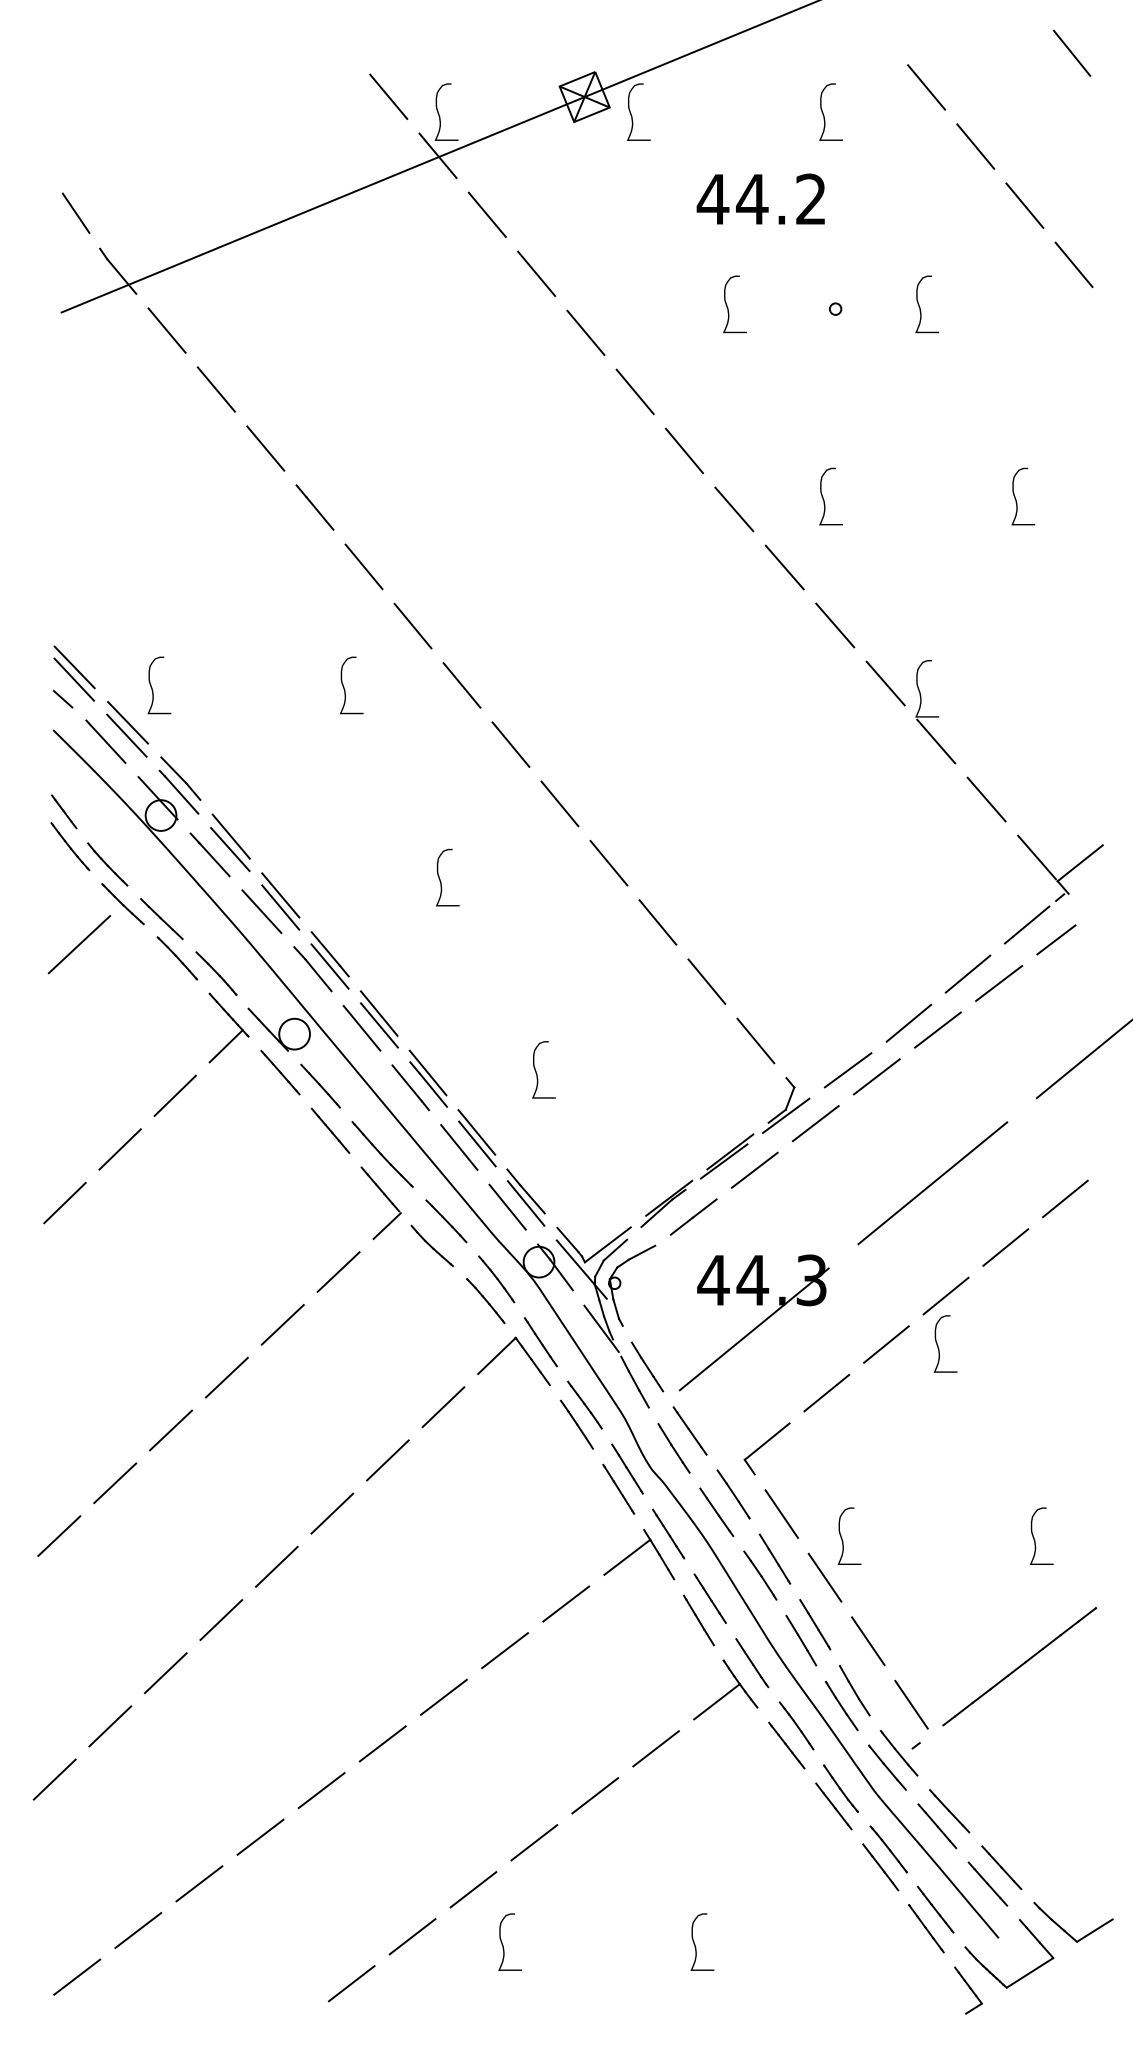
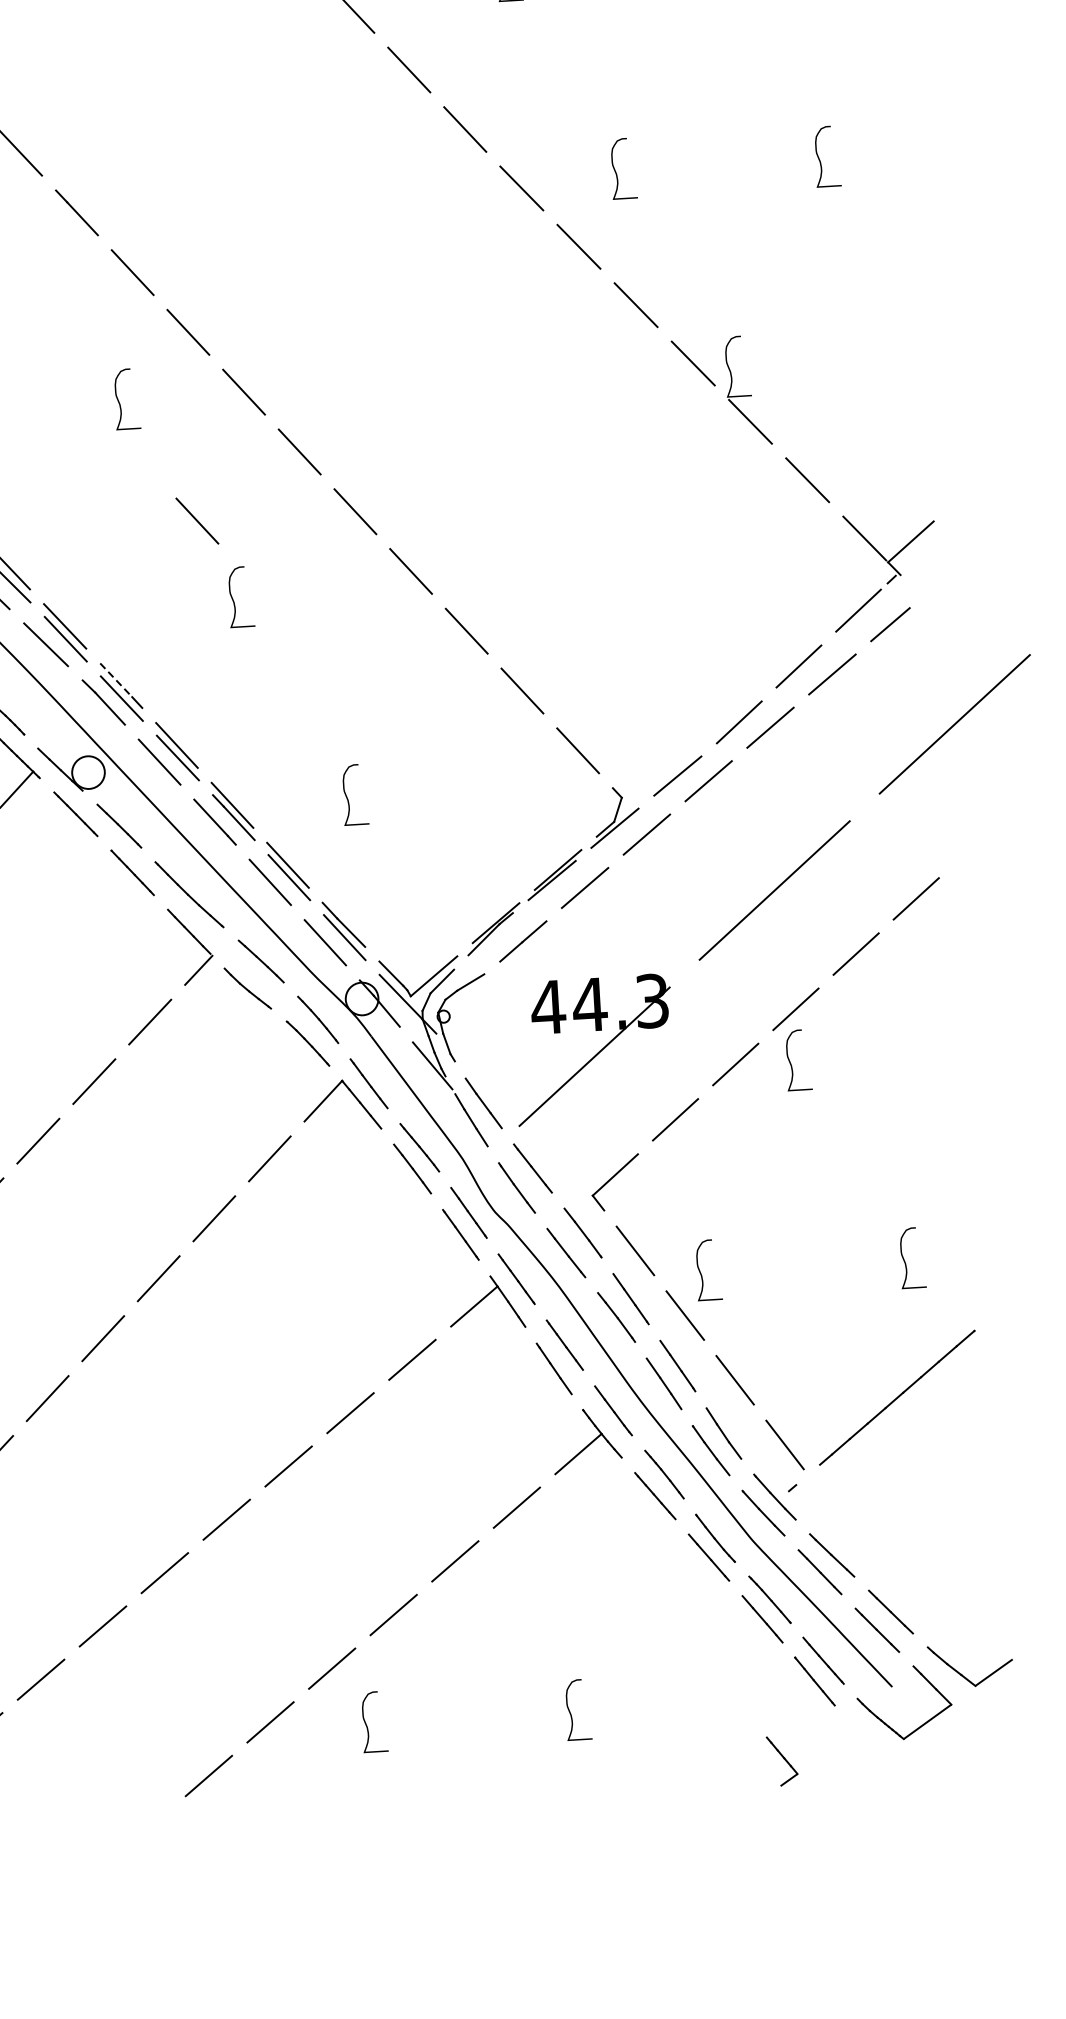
line: (410, 803) -> (196, 520), added
line: (325, 948) -> (115, 679), solid -> dashed
part: (968, 1990) -> (782, 1760), moved

